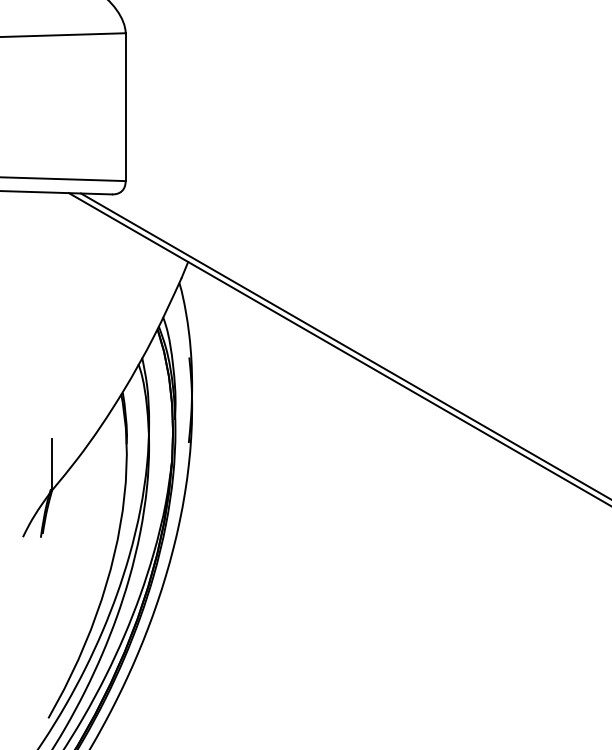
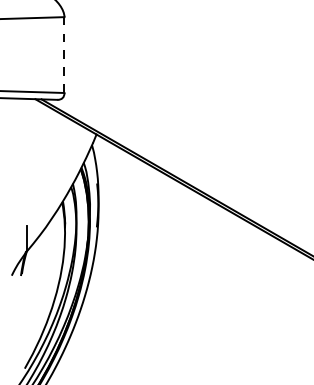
line: (125, 107) -> (64, 55), solid -> dashed

